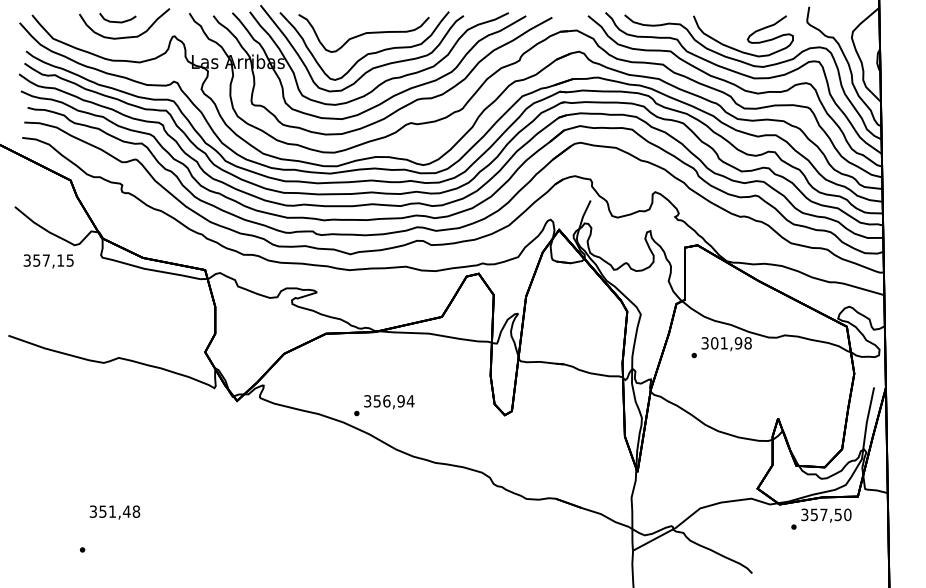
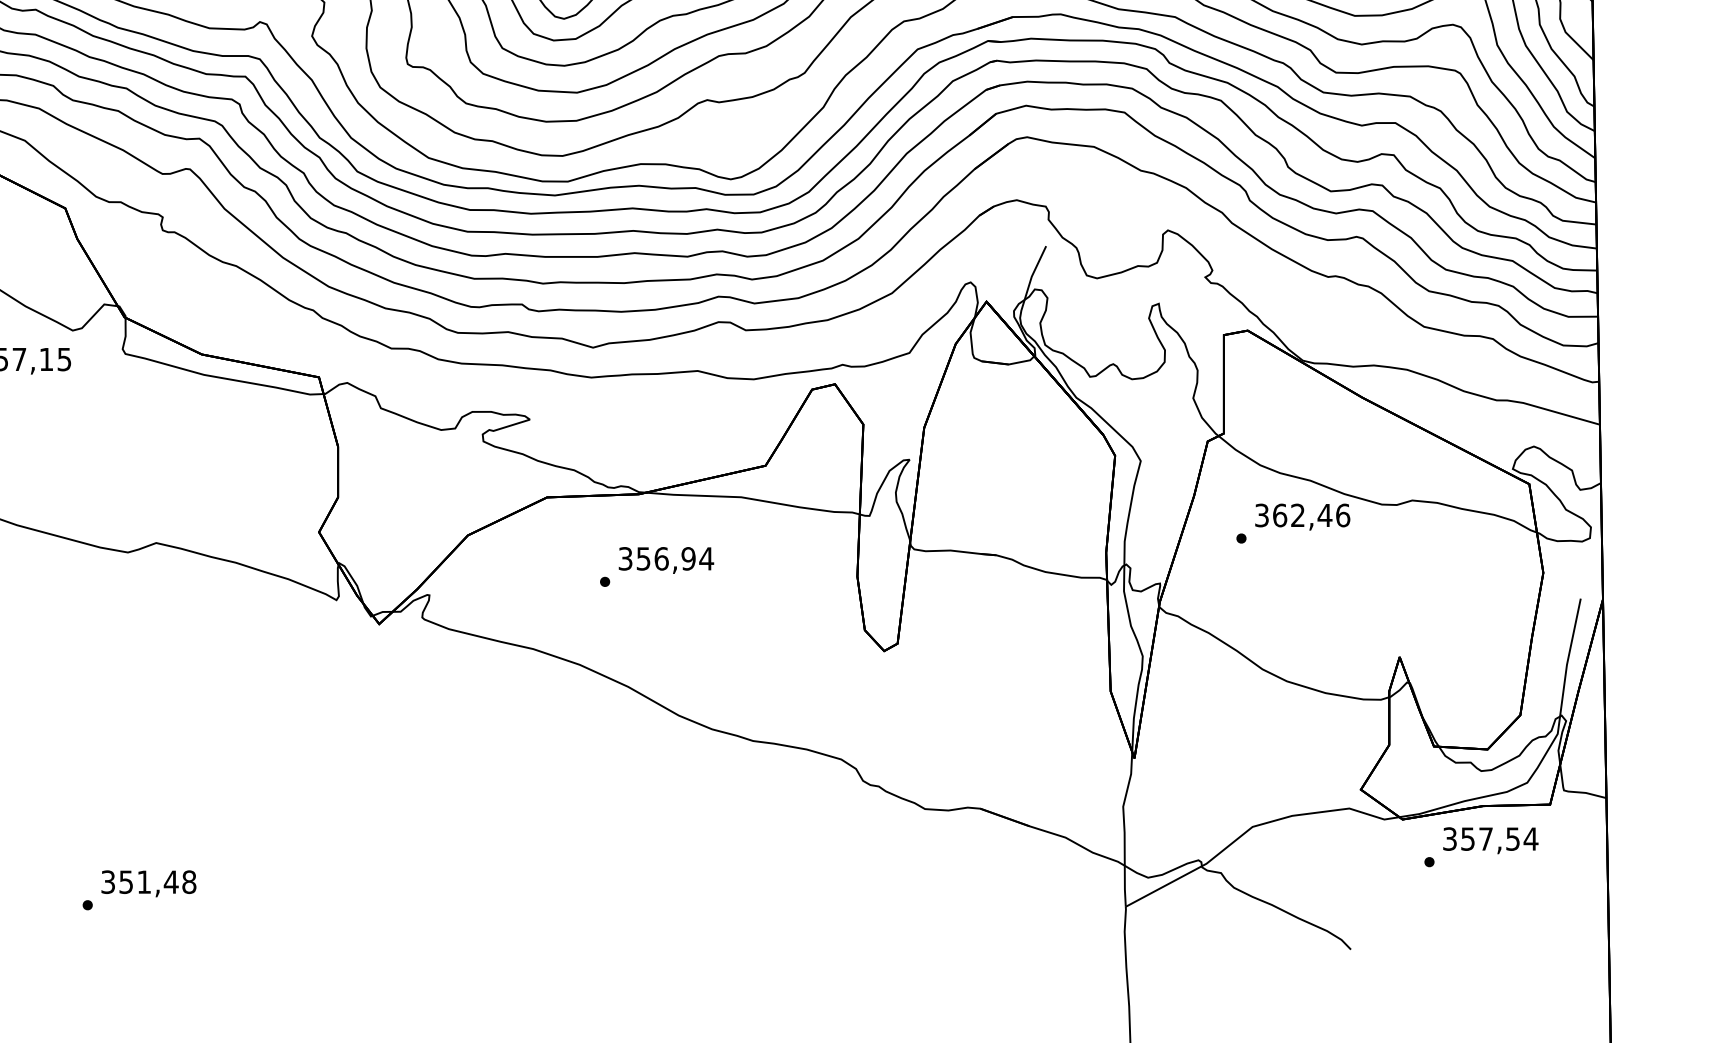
text: (731, 343) -> (1311, 515), 301,98 -> 362,46
text: (384, 405) -> (657, 566), moved
text: (114, 512) -> (147, 883), moved
text: (847, 514) -> (1530, 838), 357,50 -> 357,54

